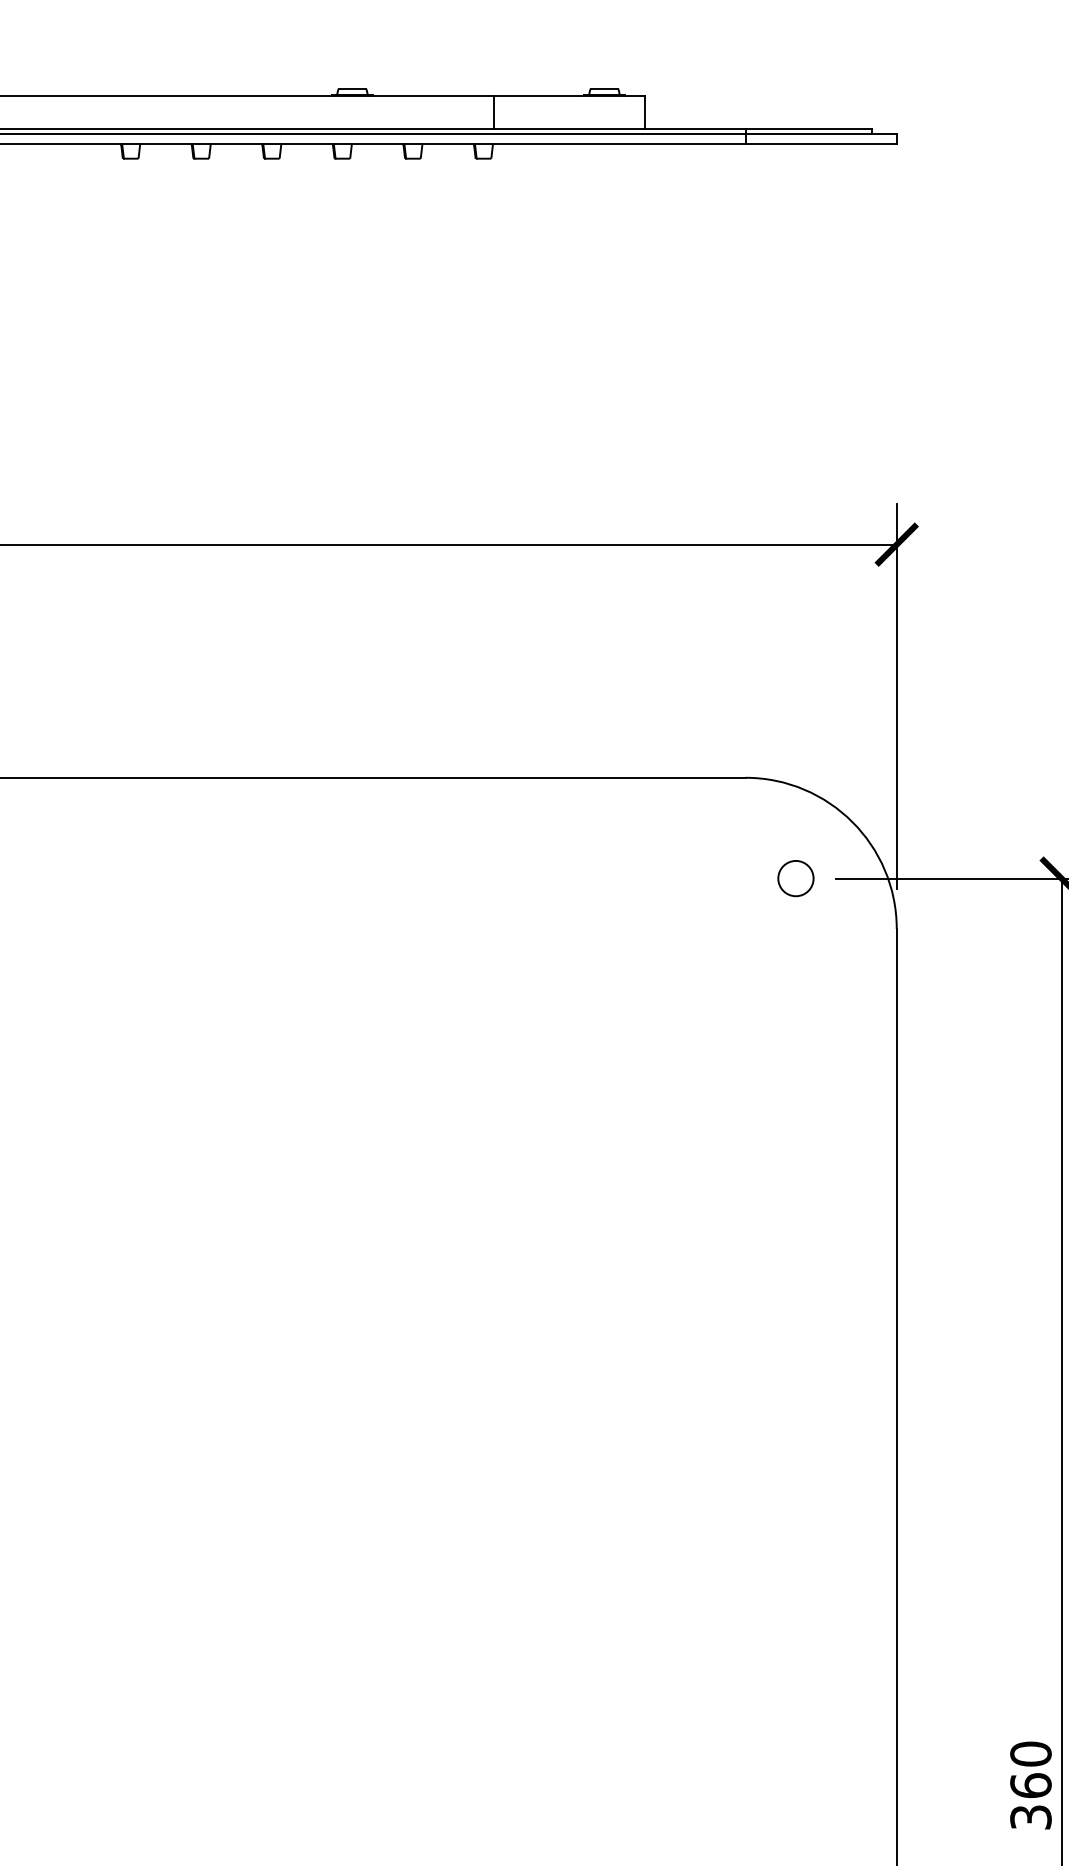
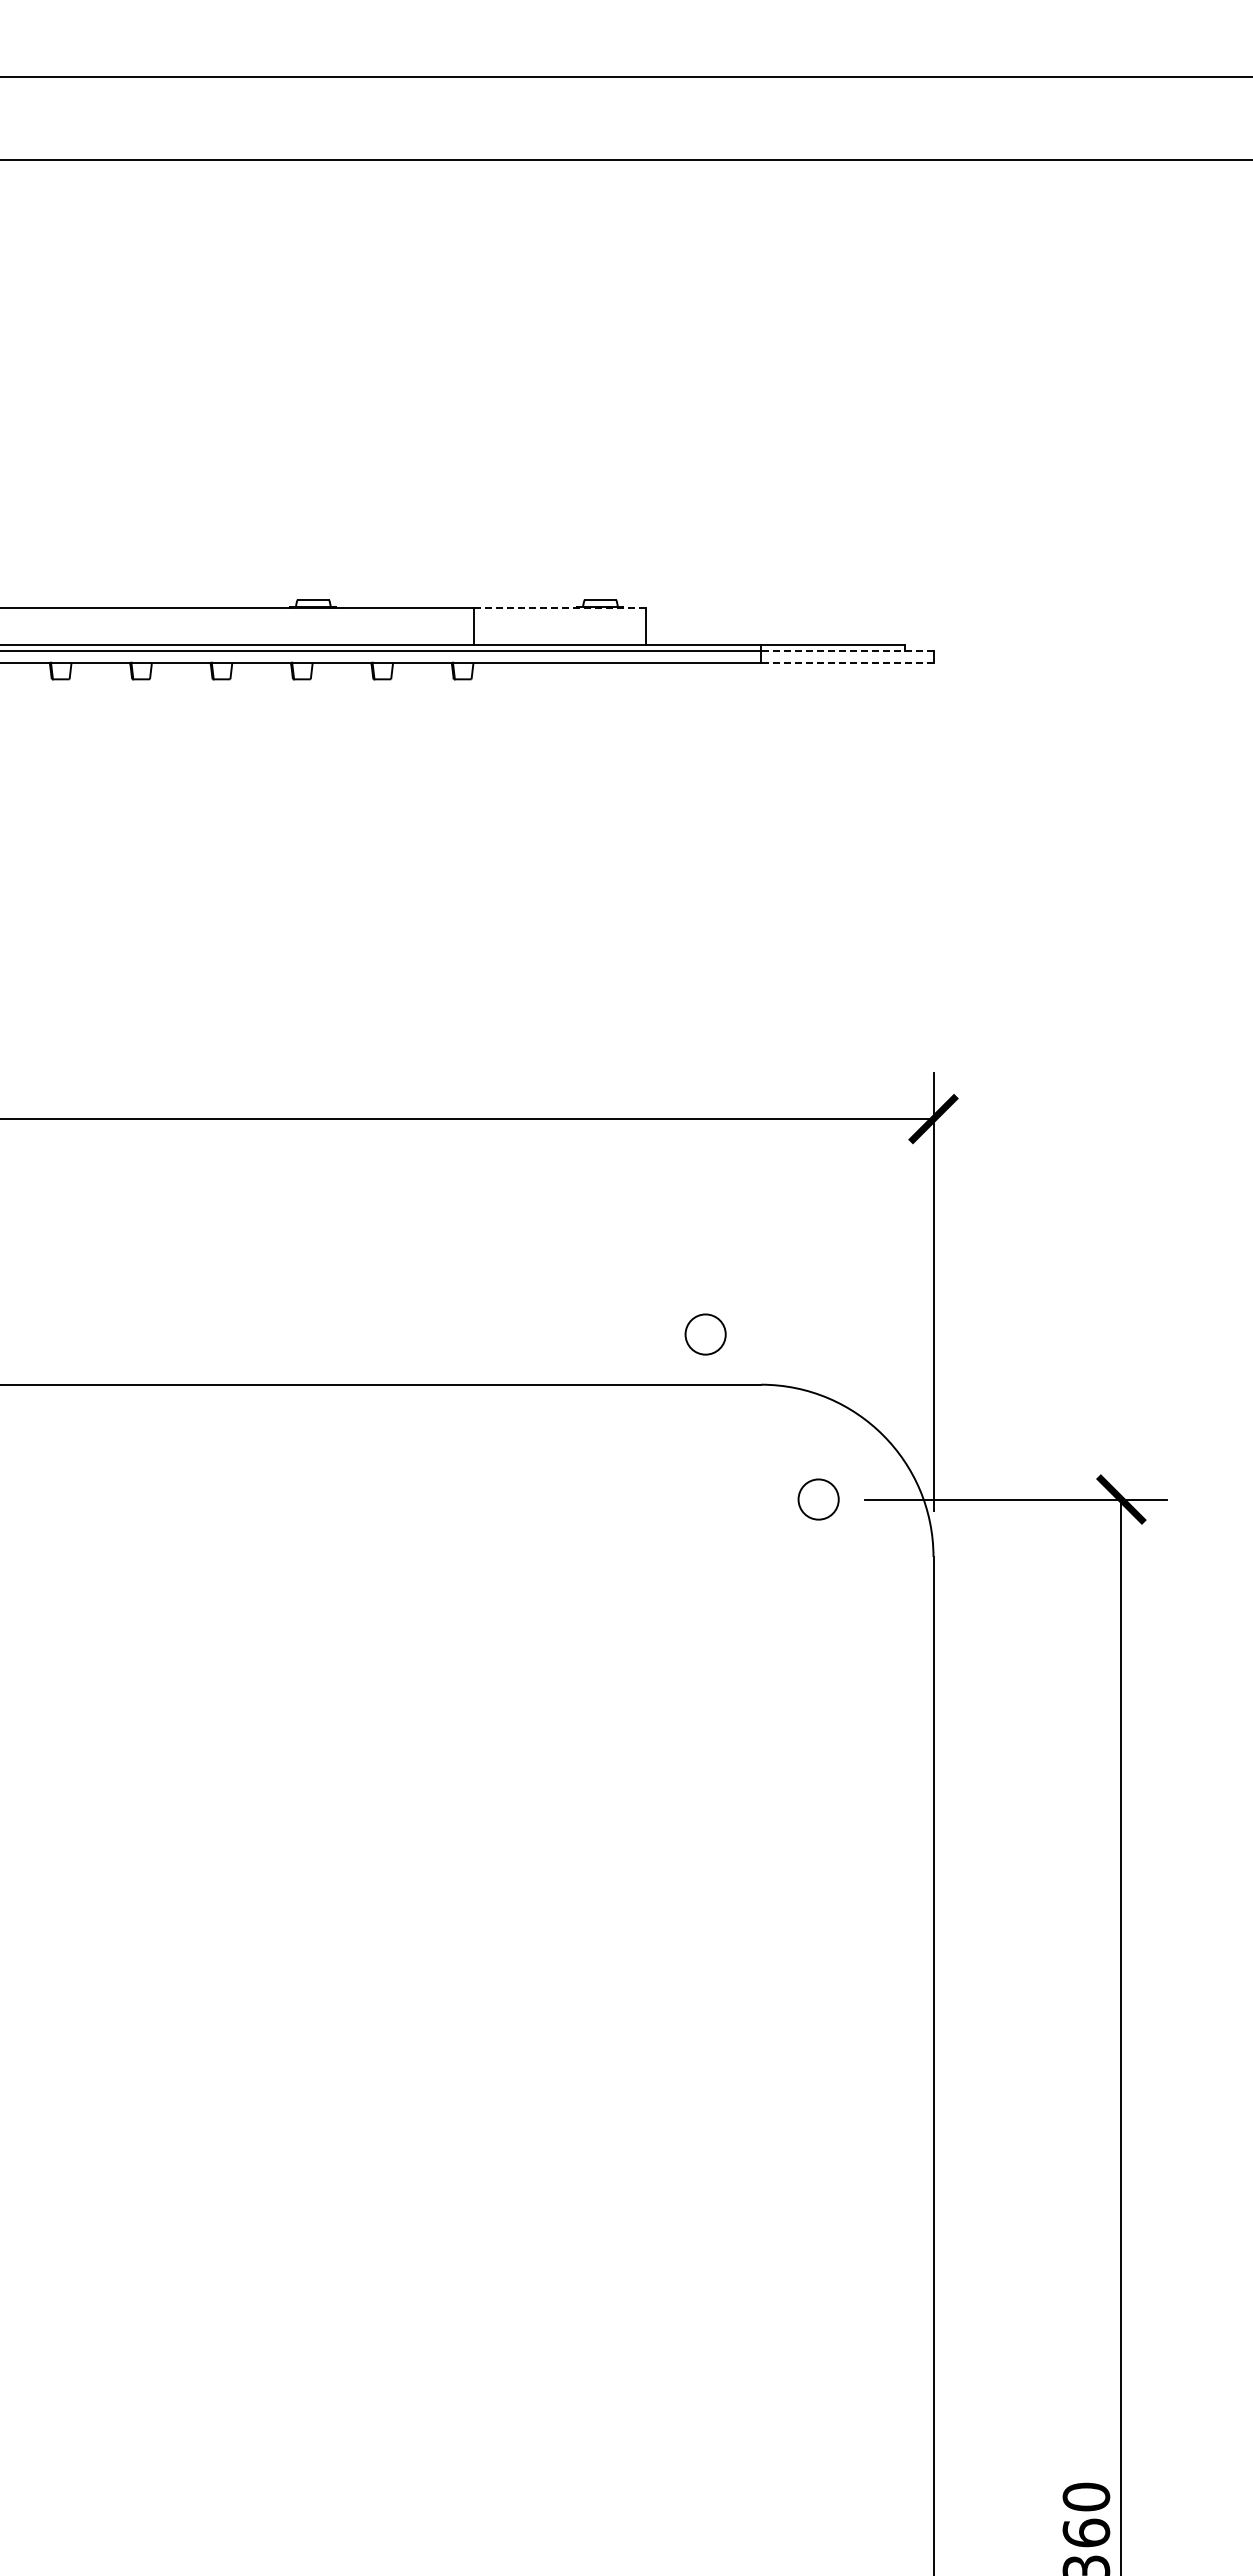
line: (568, 96) -> (559, 608), solid -> dashed
line: (820, 134) -> (846, 651), solid -> dashed
line: (820, 143) -> (846, 662), solid -> dashed
circle: (696, 733) -> (705, 1334), added

